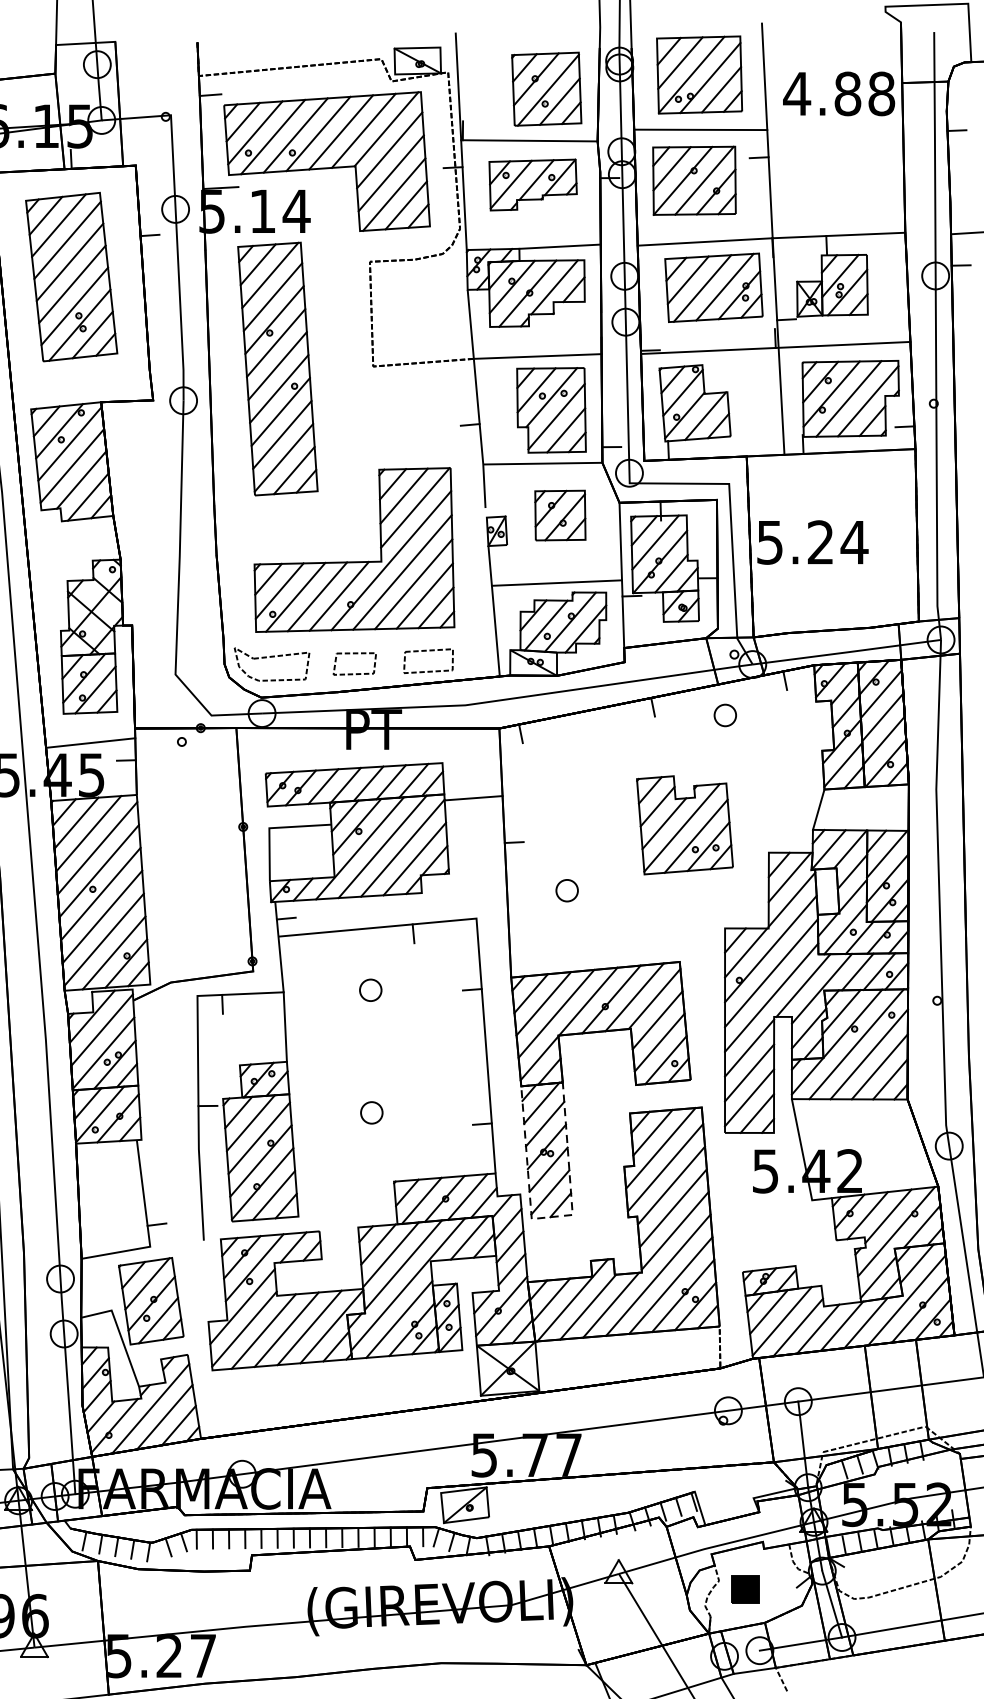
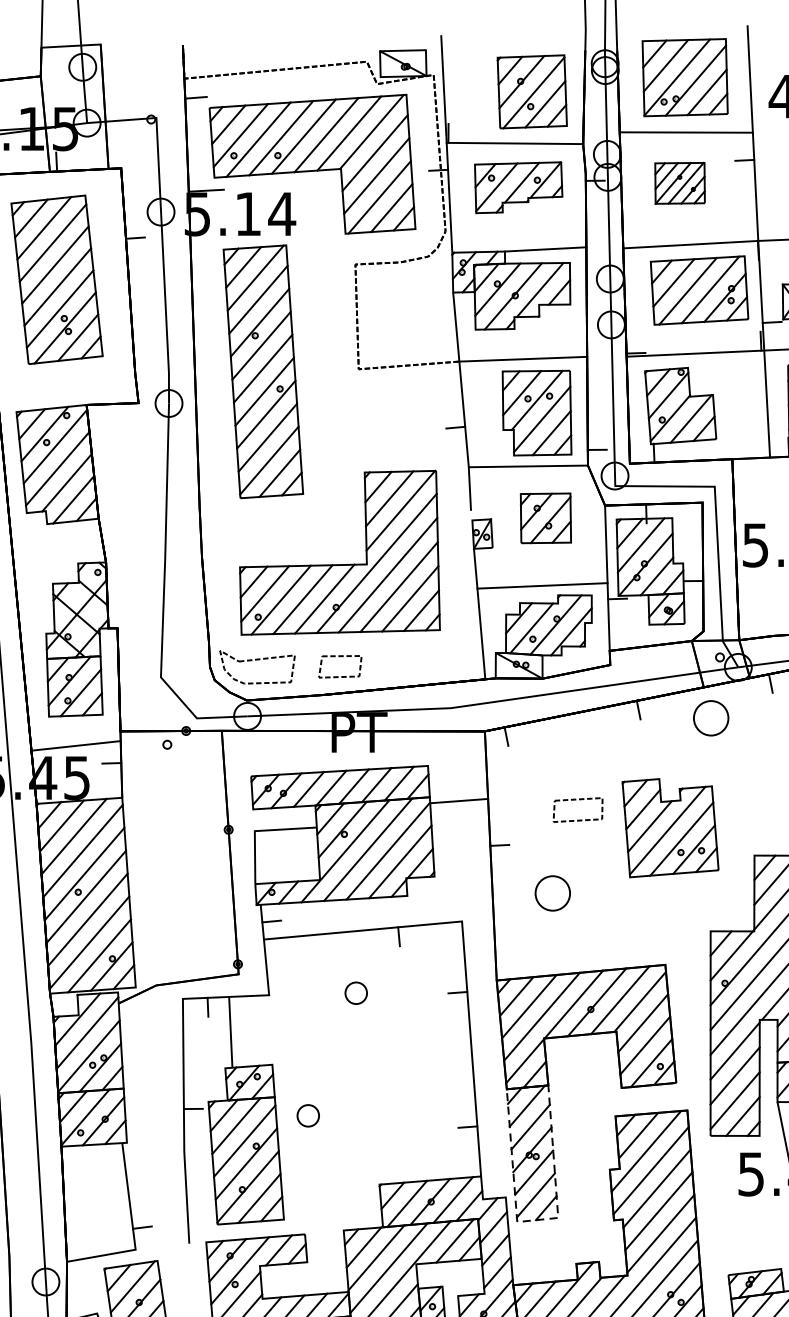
part: (694, 180) -> (680, 183), size x0.6
part: (429, 651) -> (579, 800), moved
part: (724, 715) -> (710, 718), size x1.6
part: (566, 890) -> (552, 893), size x1.6
line: (284, 1026) -> (229, 1031), moved
part: (371, 1112) -> (307, 1115), moved

